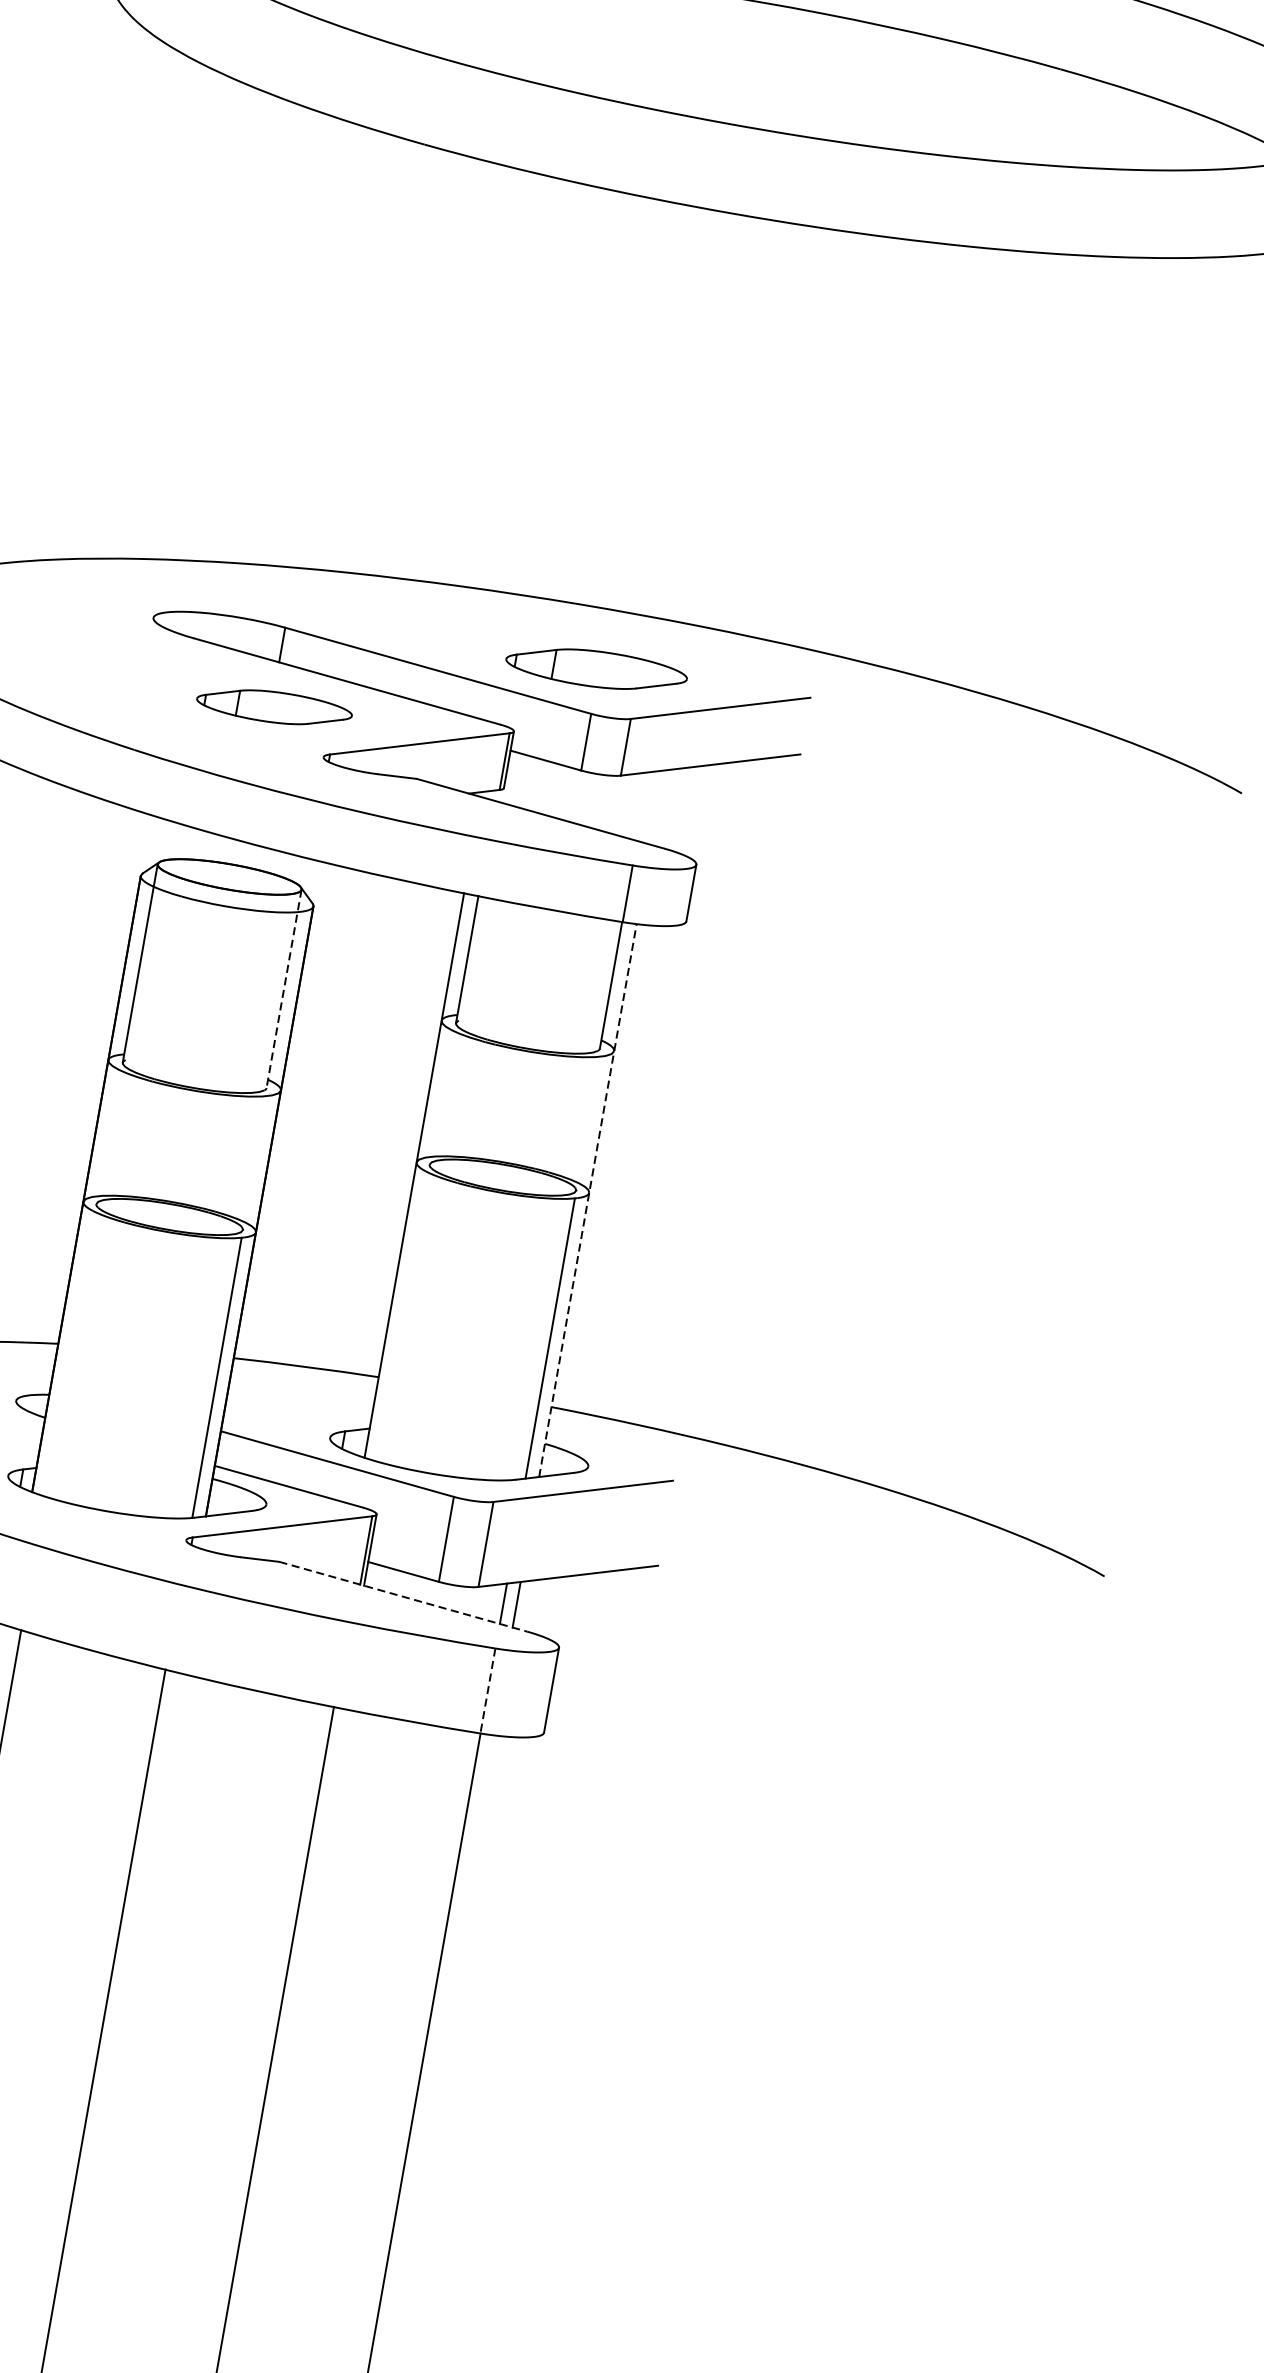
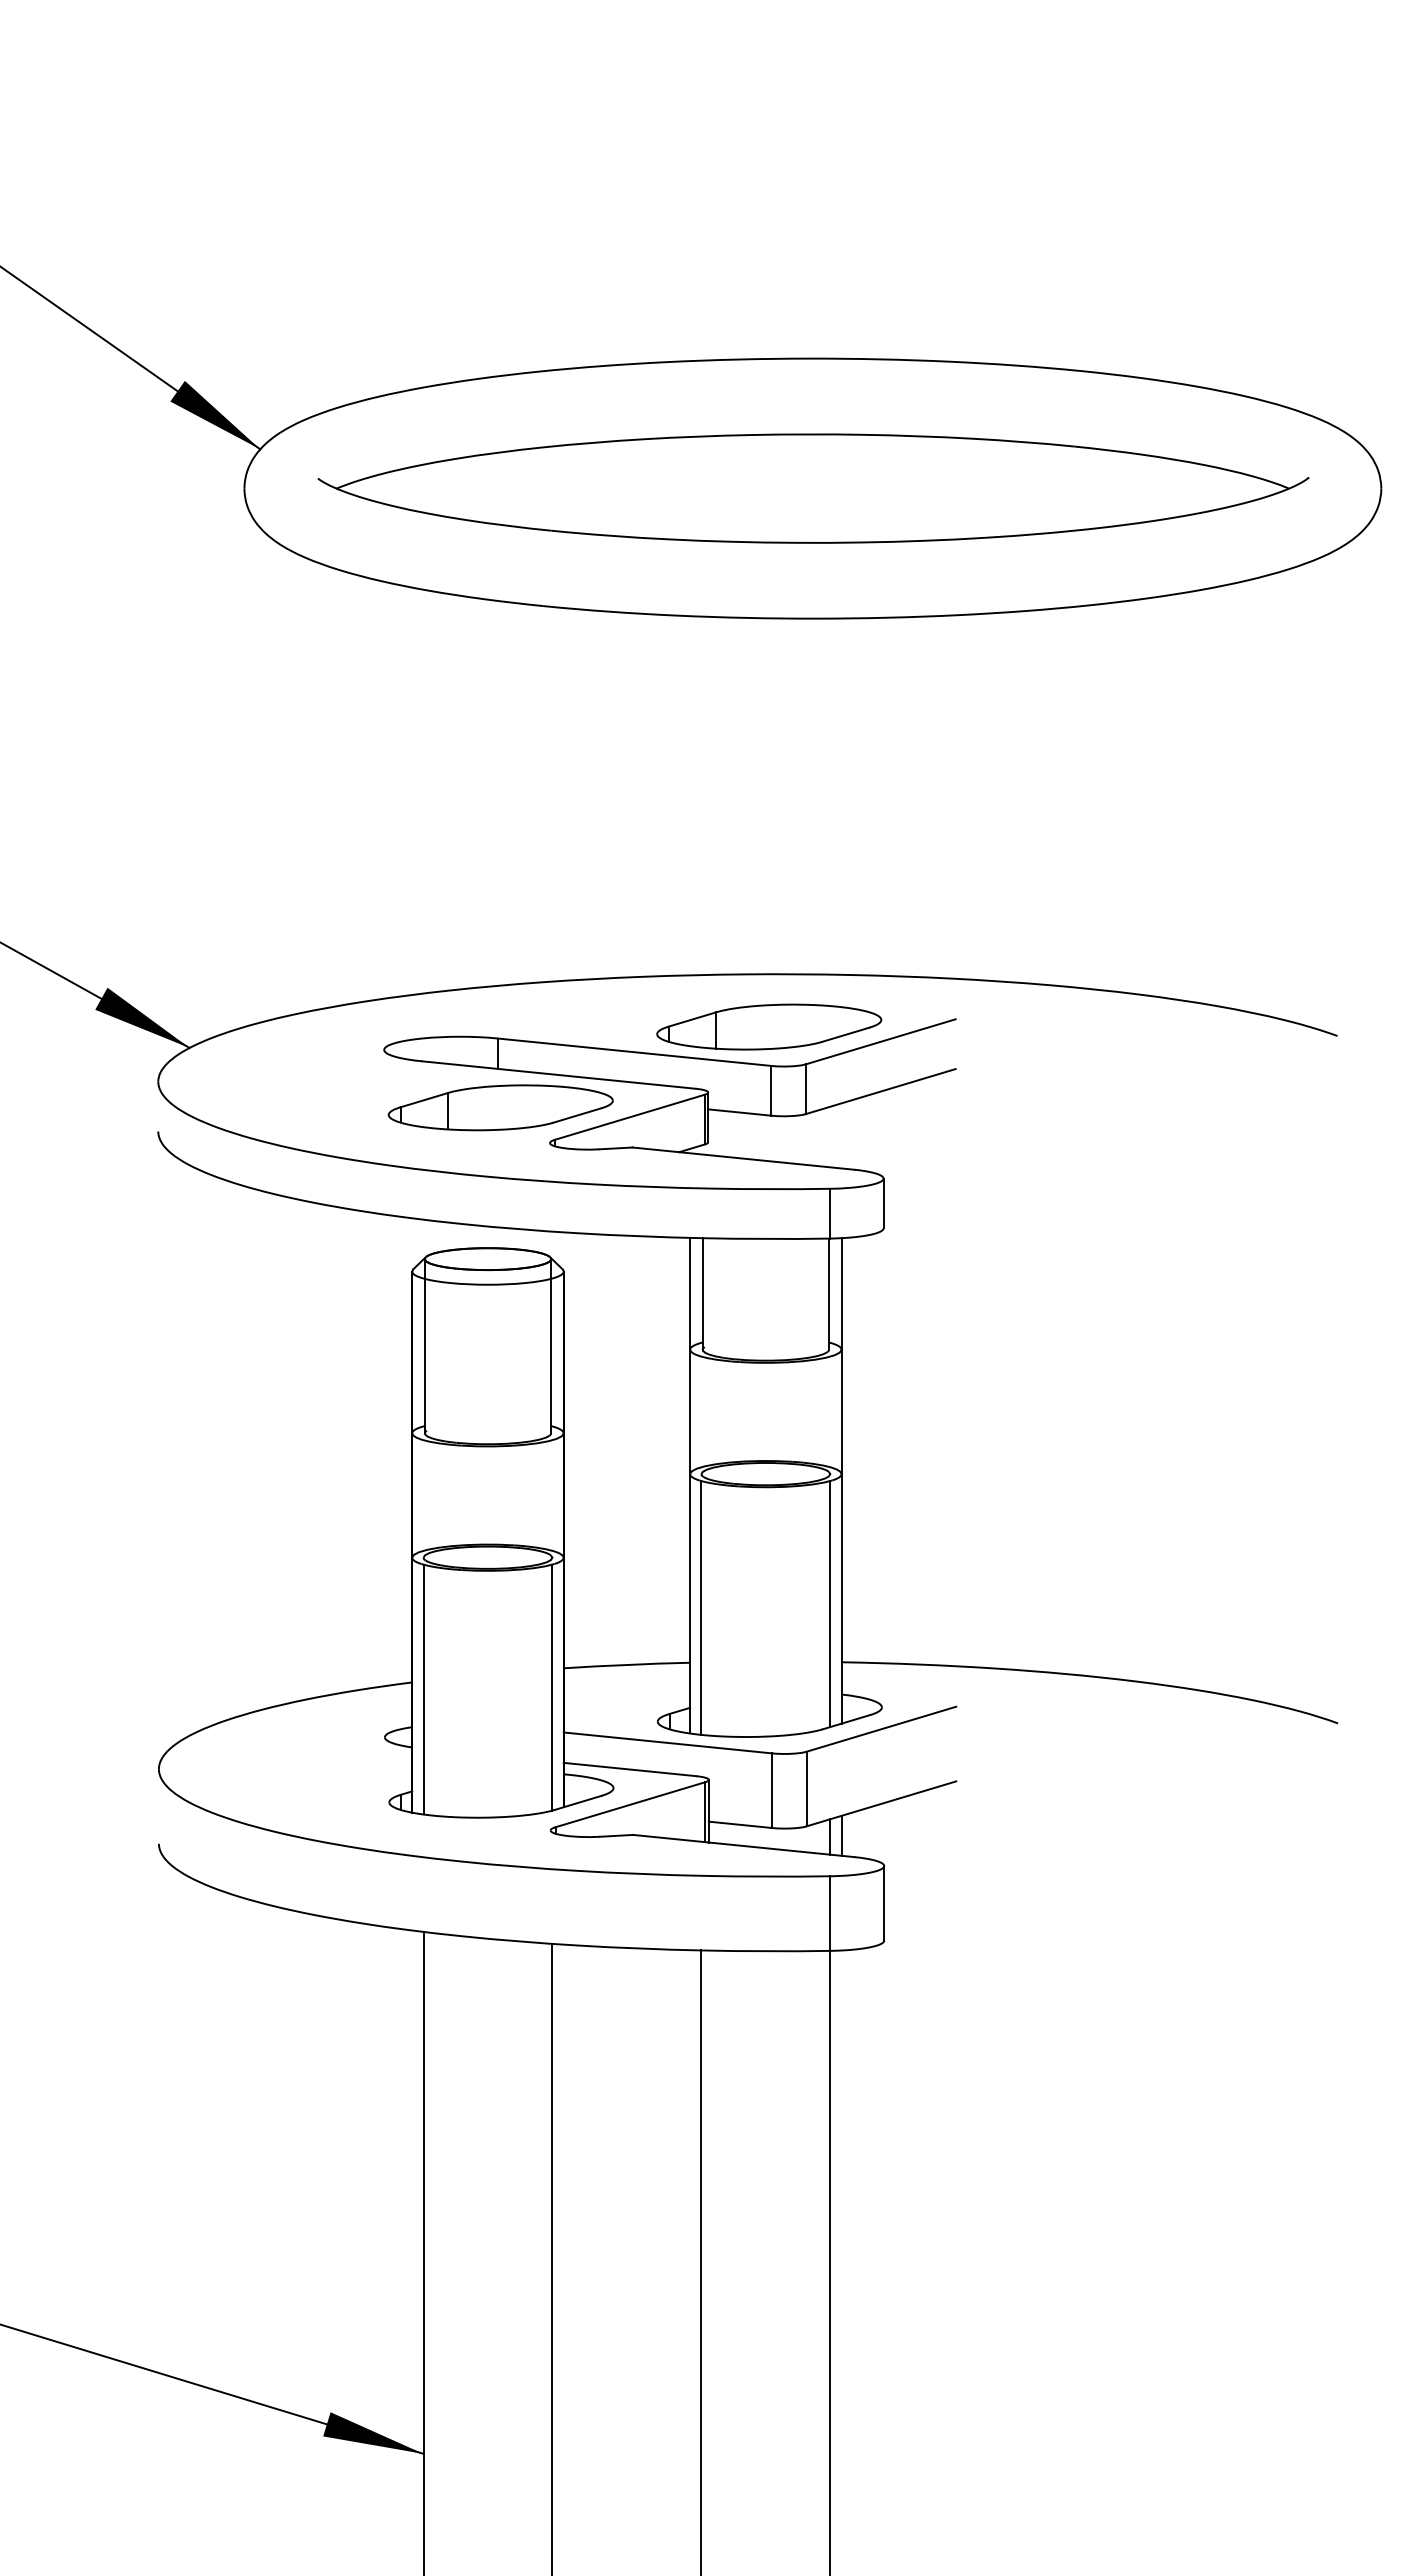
part: (596, 668) -> (769, 1026), size x1.43
part: (274, 706) -> (500, 1107), size x1.67
line: (284, 989) -> (551, 1346), dashed -> solid
line: (587, 1200) -> (841, 1480), dashed -> solid
line: (402, 1316) -> (701, 1607), added
line: (69, 1354) -> (423, 1689), added
line: (403, 1597) -> (744, 1846), dashed -> solid
line: (488, 1692) -> (830, 1914), dashed -> solid

